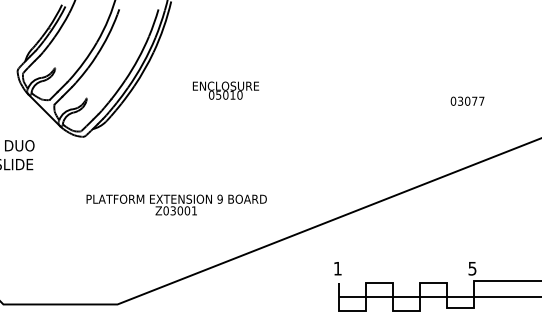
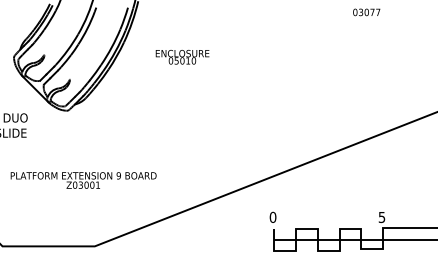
text: (226, 90) -> (182, 57), moved
text: (467, 100) -> (366, 11), moved
text: (176, 204) -> (83, 180), moved
text: (337, 268) -> (272, 217), 1 -> 0

